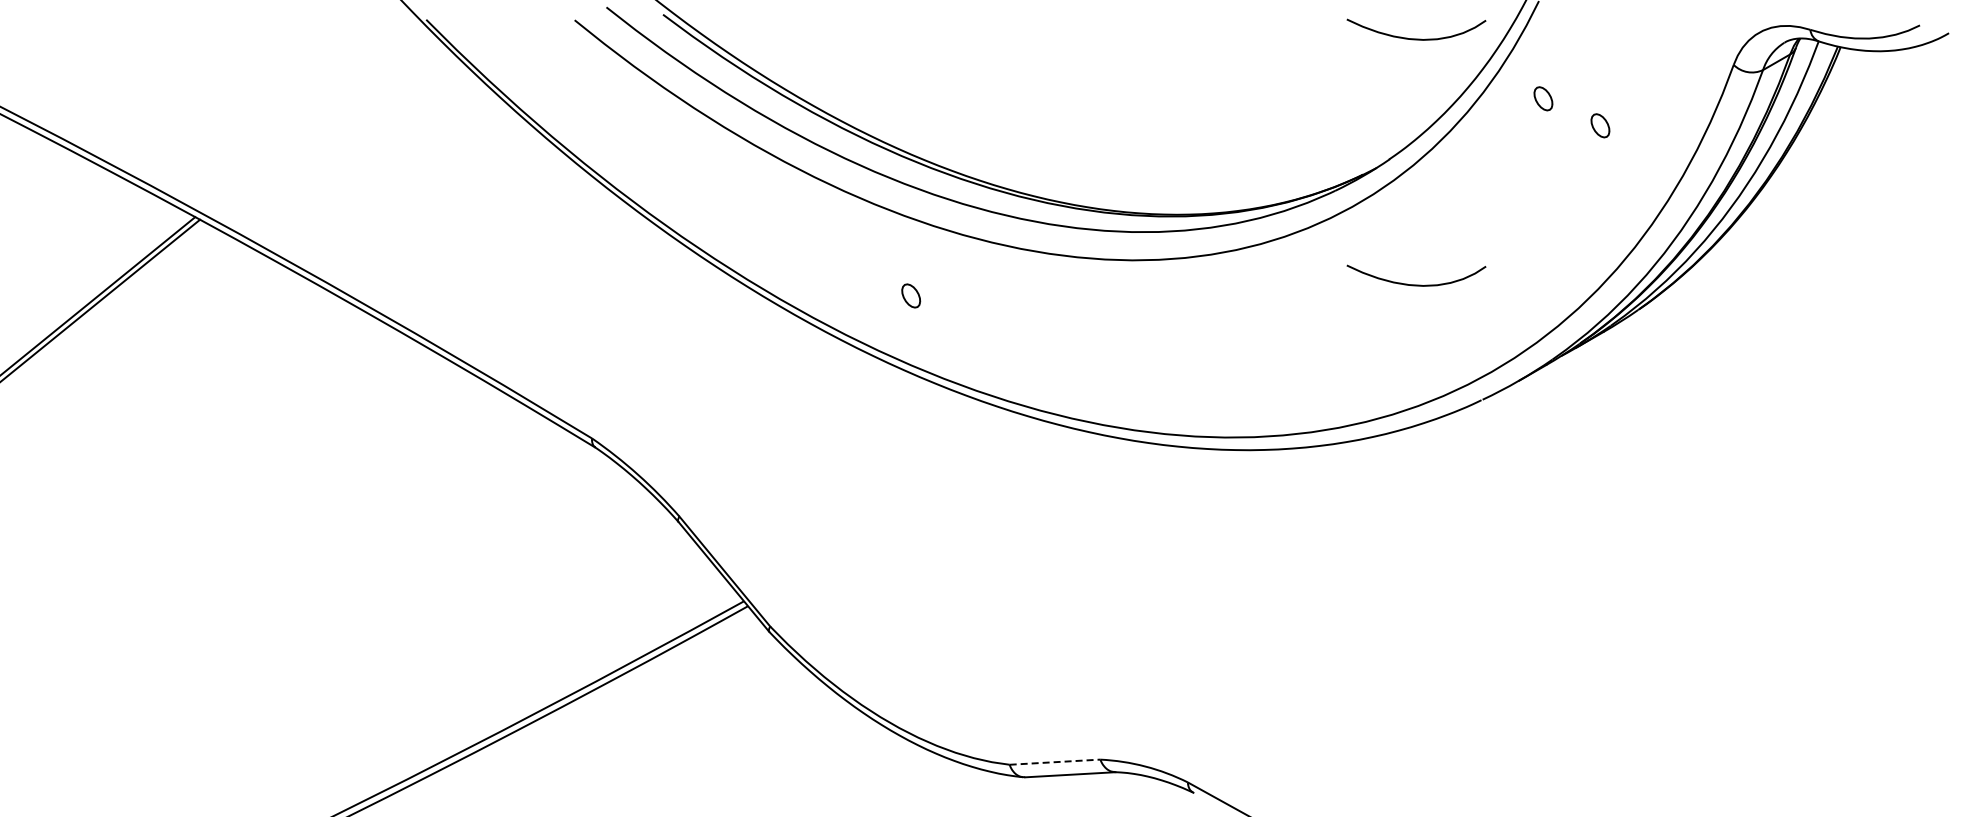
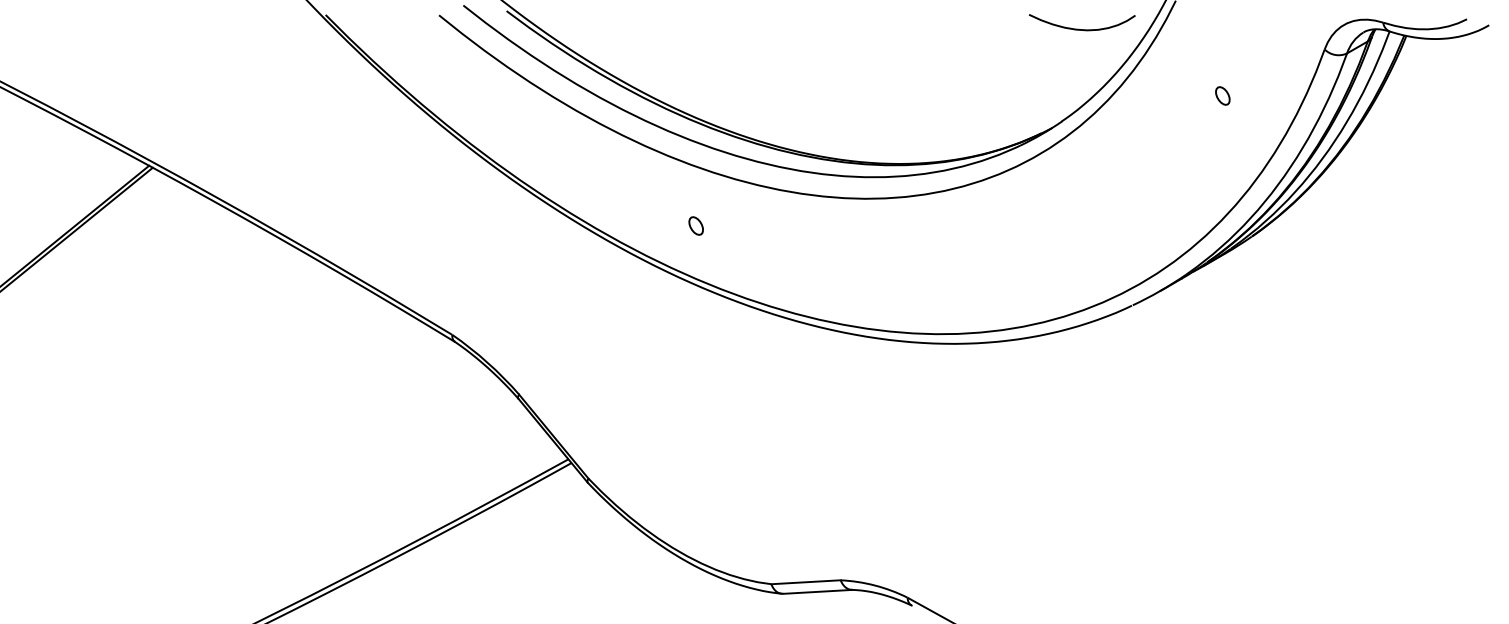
part: (1543, 98) -> (1179, 75), removed
curve: (1416, 284) -> (1082, 217), removed
line: (1055, 762) -> (806, 582), dashed -> solid

